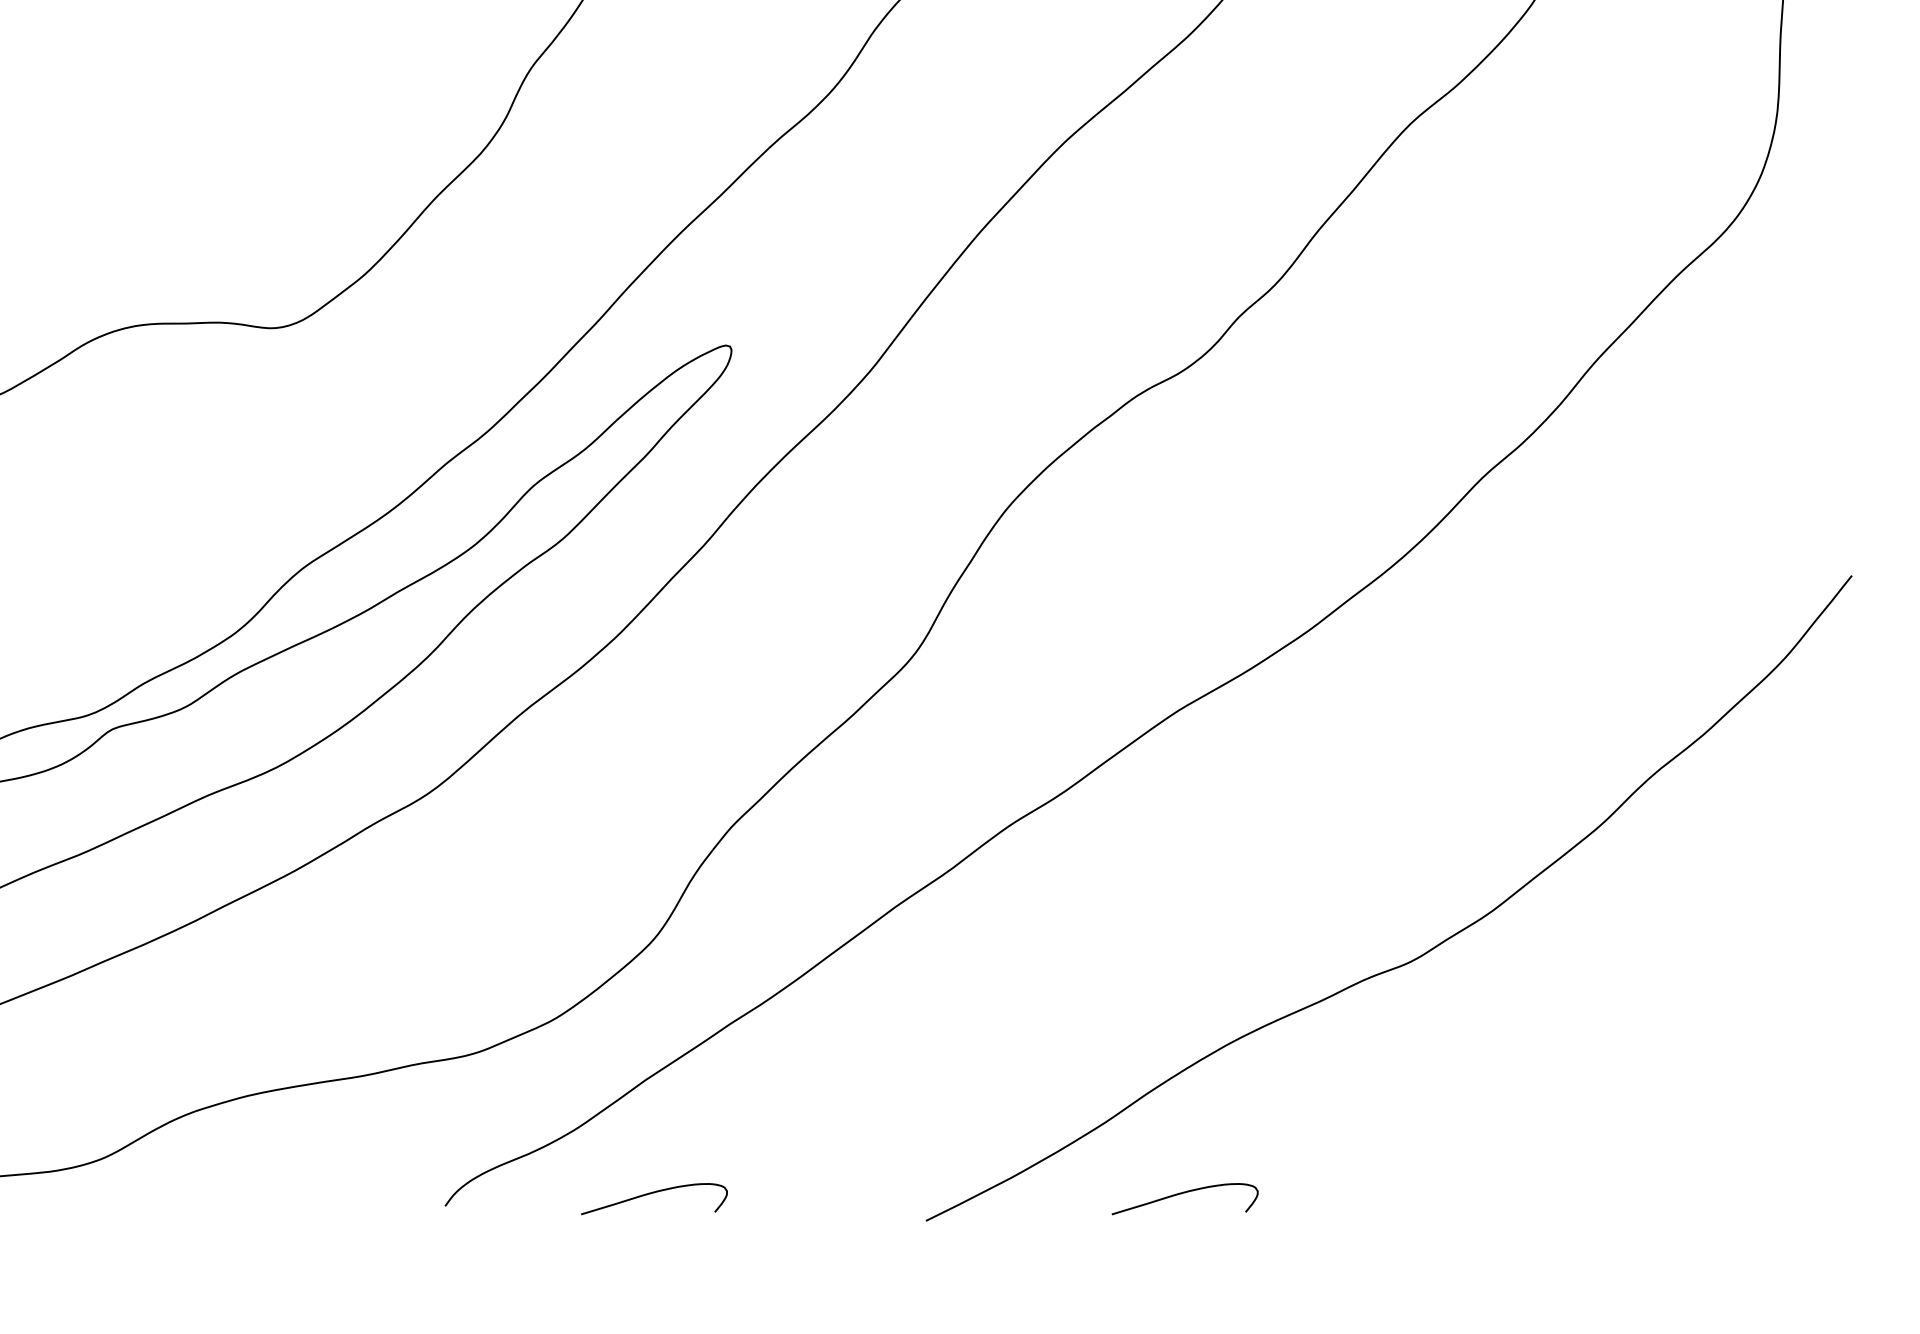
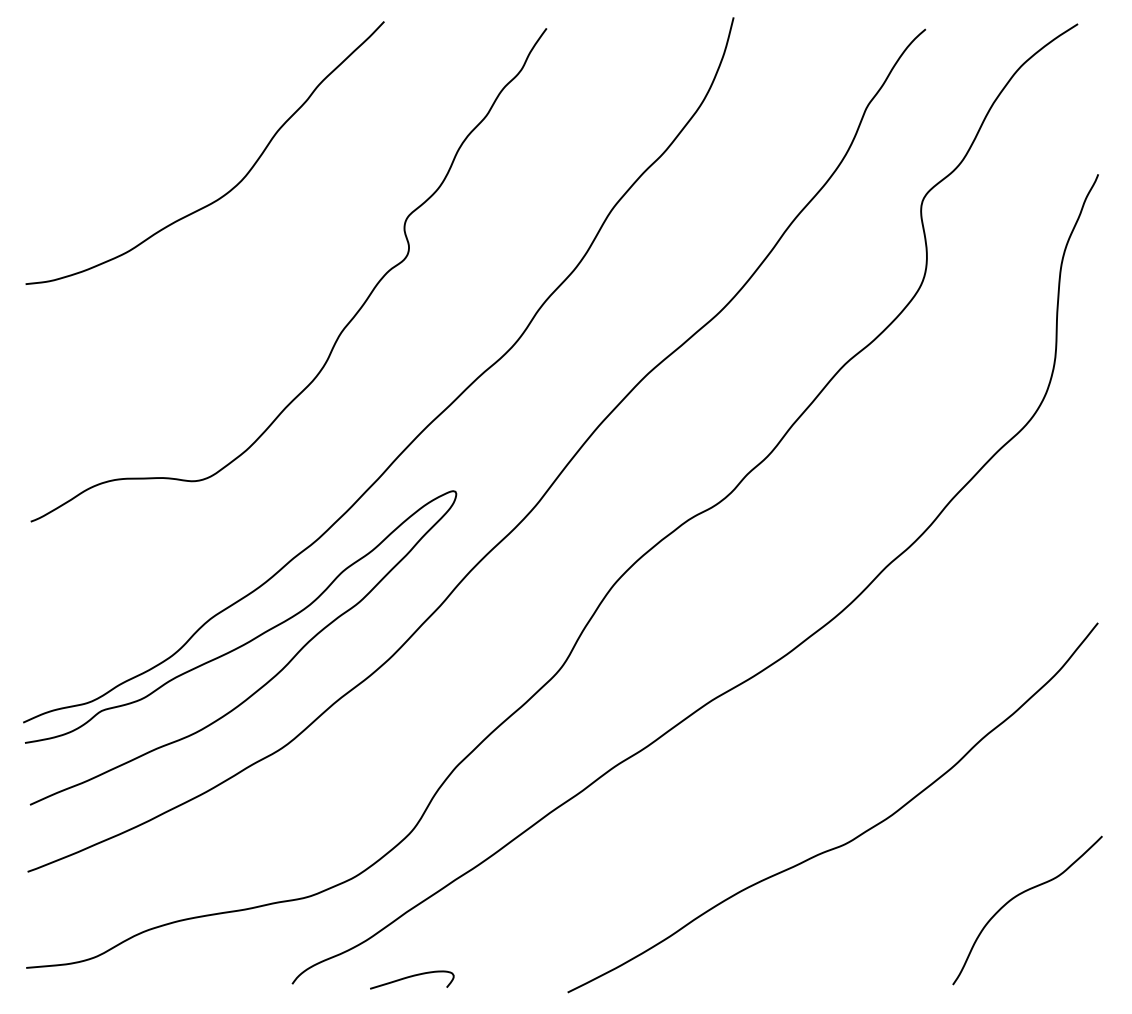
curve: (1714, 1051) -> (1019, 895), added
curve: (1184, 1194) -> (715, 977), removed

